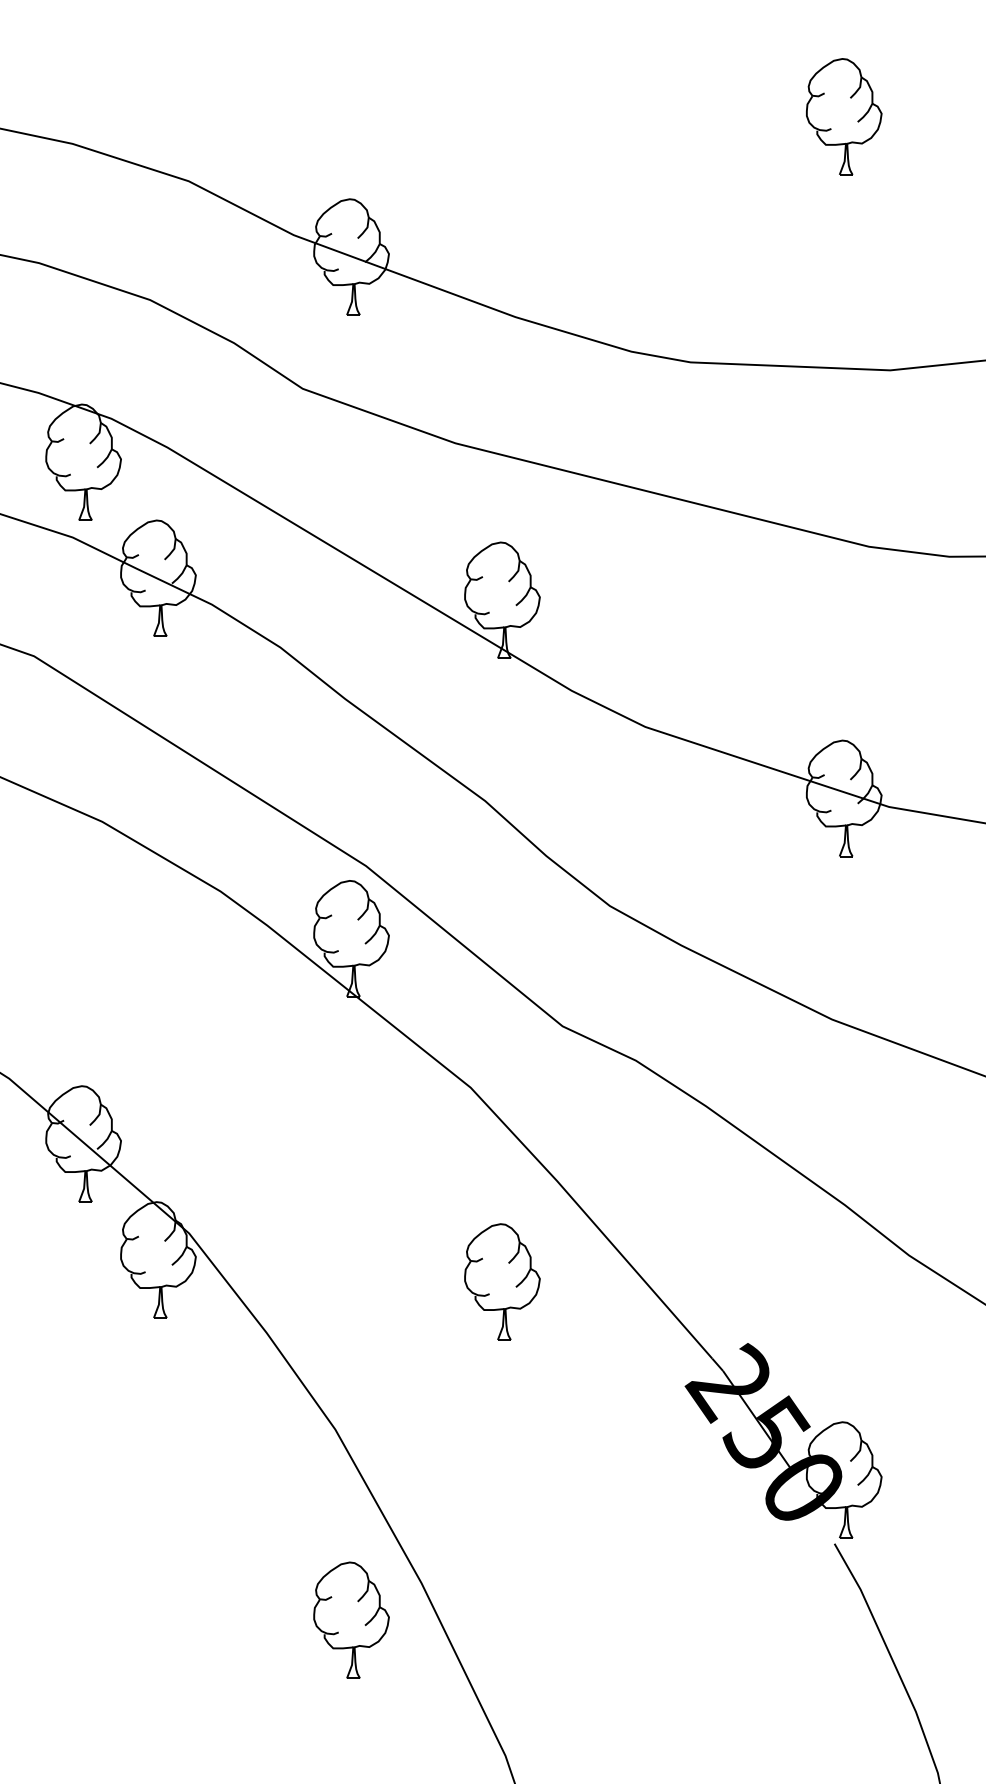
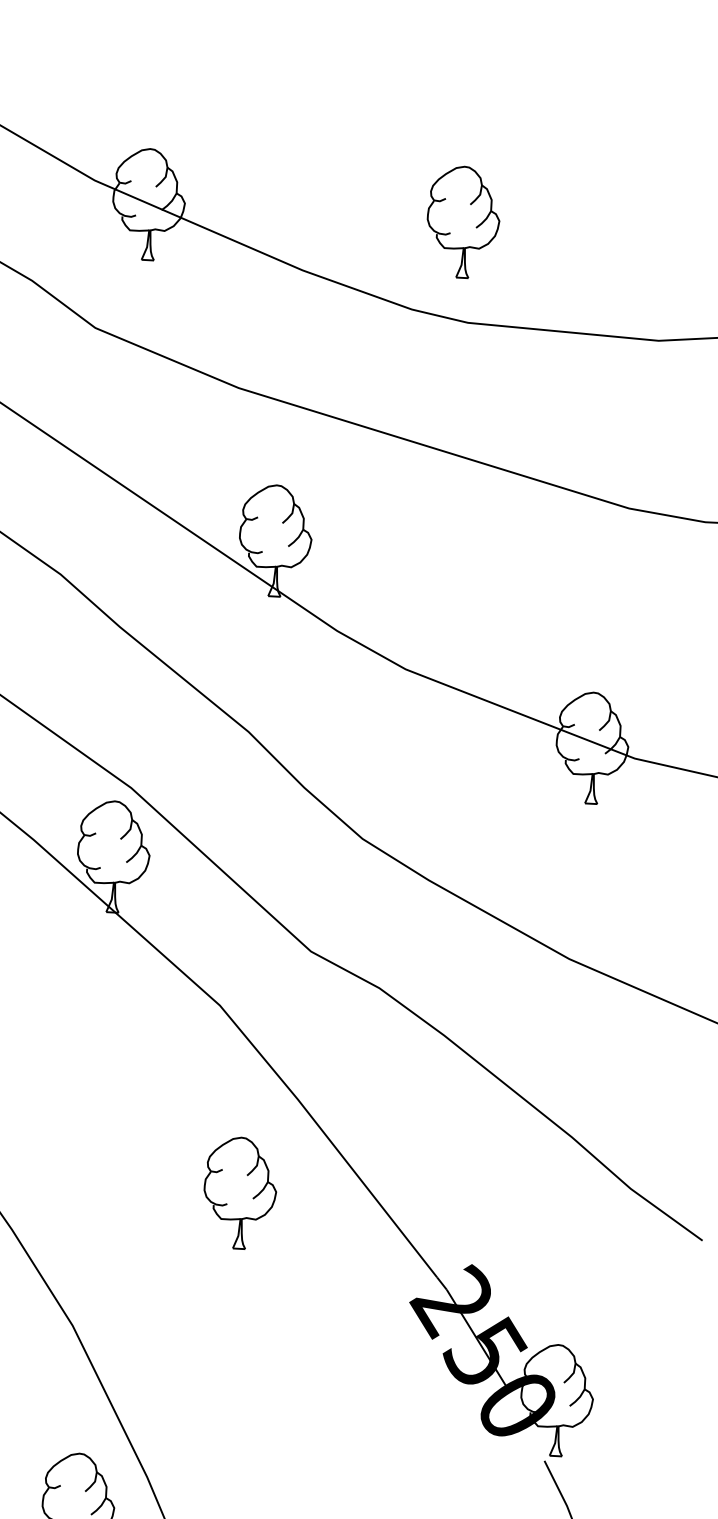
part: (844, 116) -> (463, 221), moved

